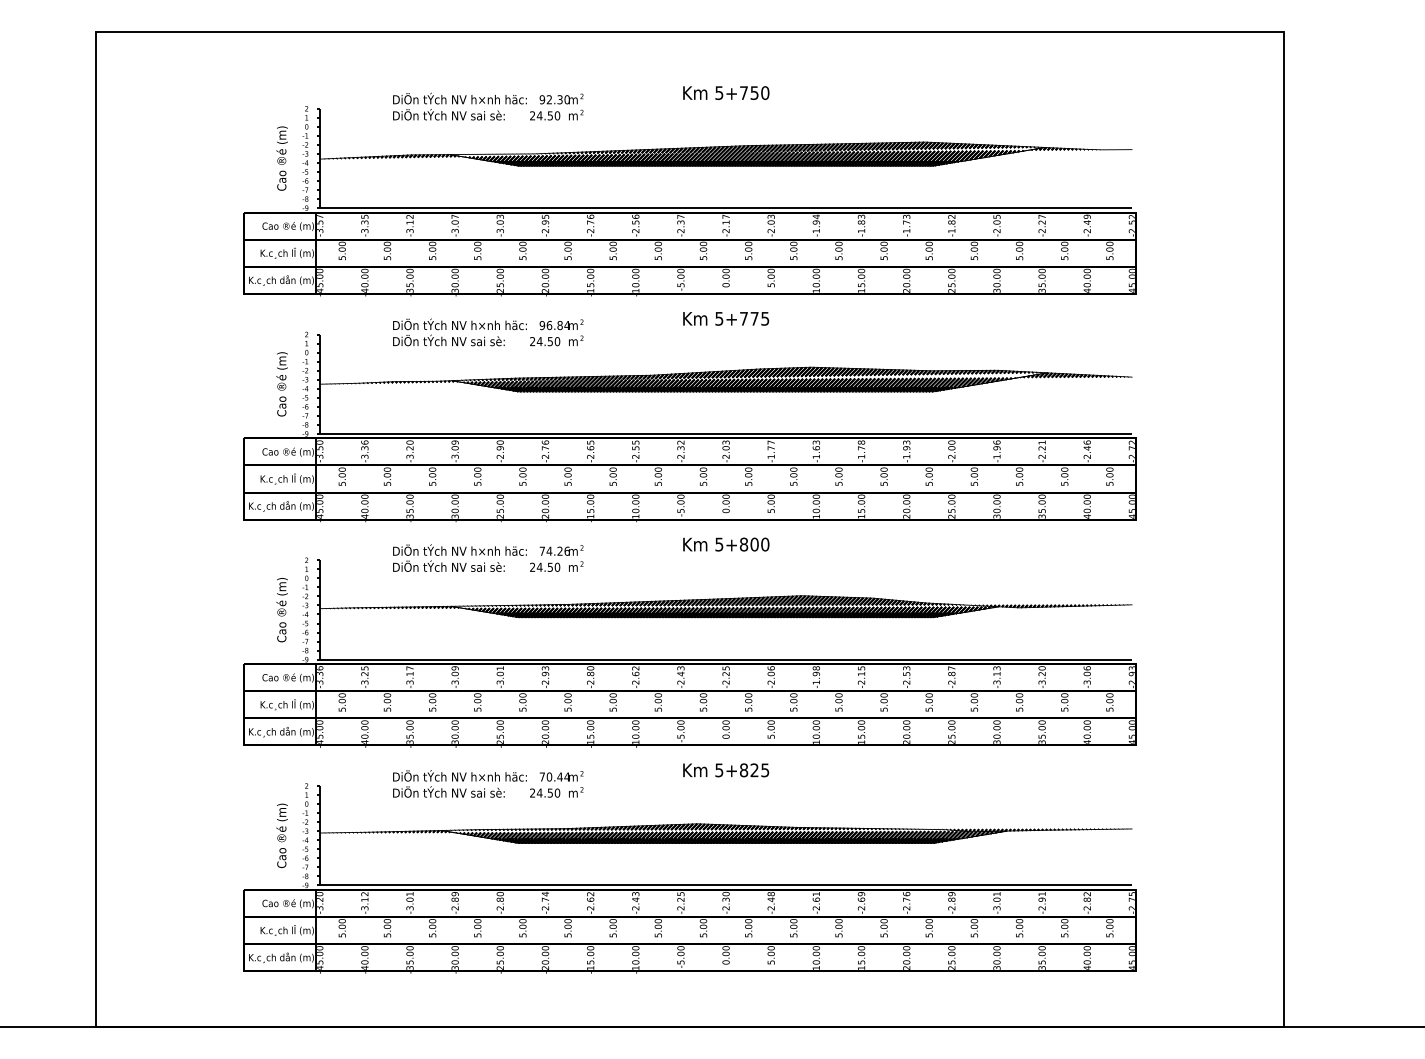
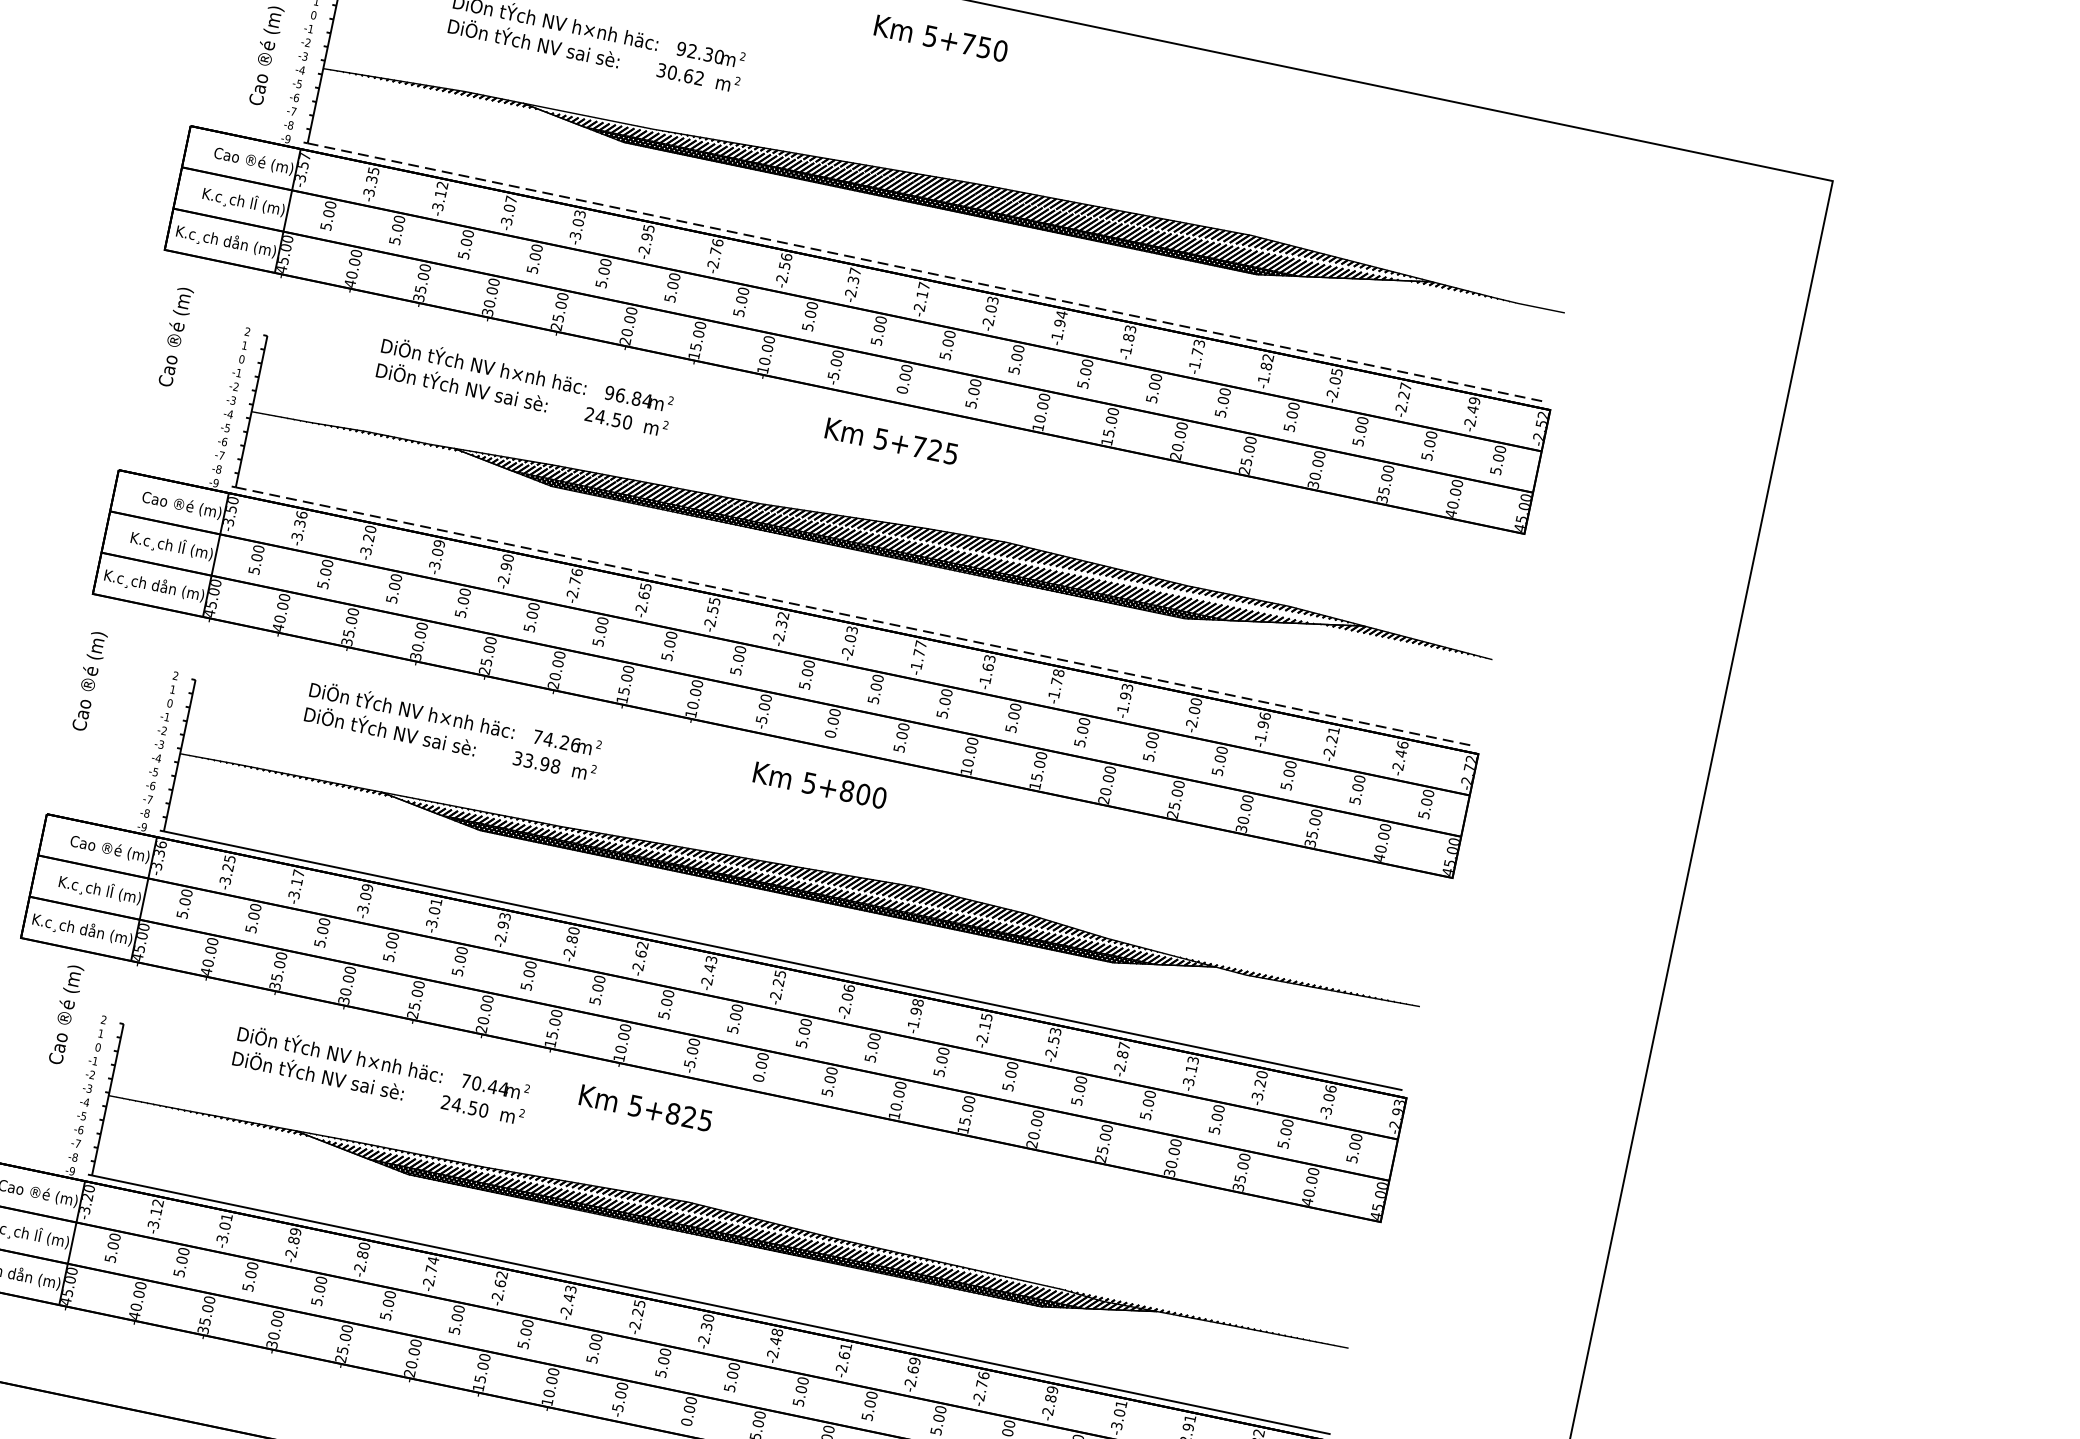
text: (726, 92) -> (941, 37), moved
text: (545, 115) -> (681, 74), 24.50 -> 30.62
line: (726, 208) -> (927, 273), solid -> dashed
text: (754, 318) -> (935, 449), 5+775 -> 5+725
text: (281, 384) -> (174, 337), moved
line: (726, 433) -> (855, 616), solid -> dashed
text: (545, 566) -> (537, 761), 24.50 -> 33.98
text: (281, 610) -> (88, 681), moved
text: (726, 770) -> (646, 1108), moved
text: (281, 835) -> (64, 1014), moved

